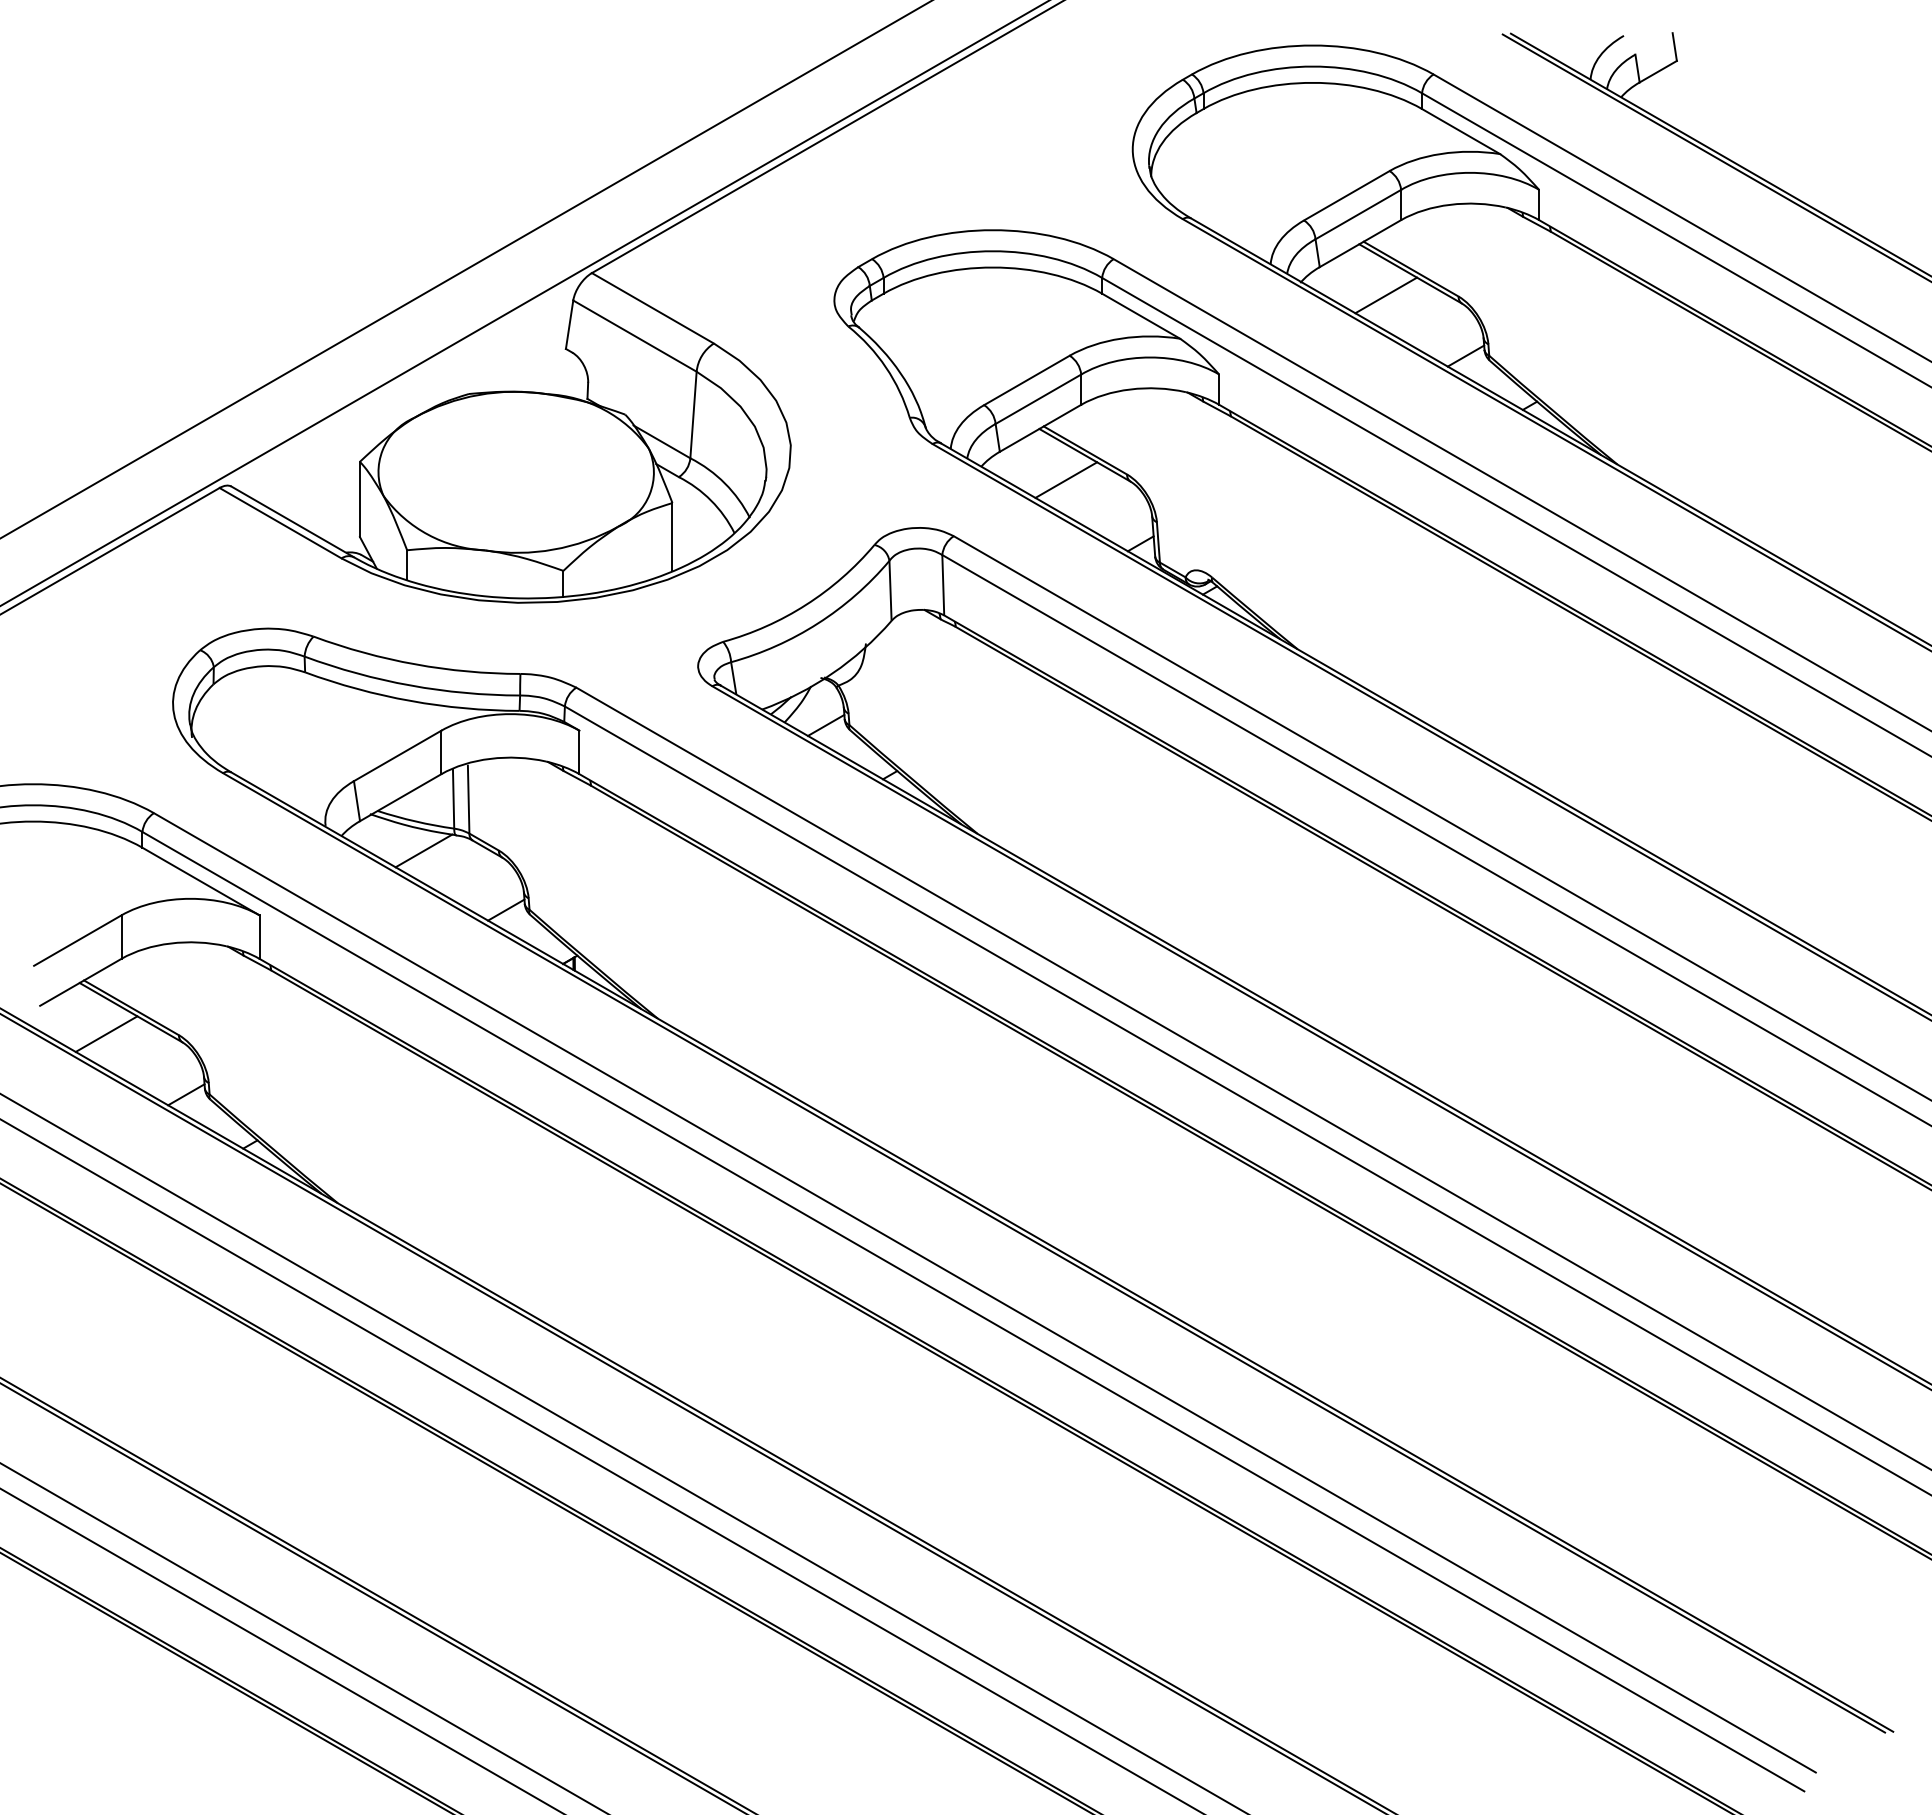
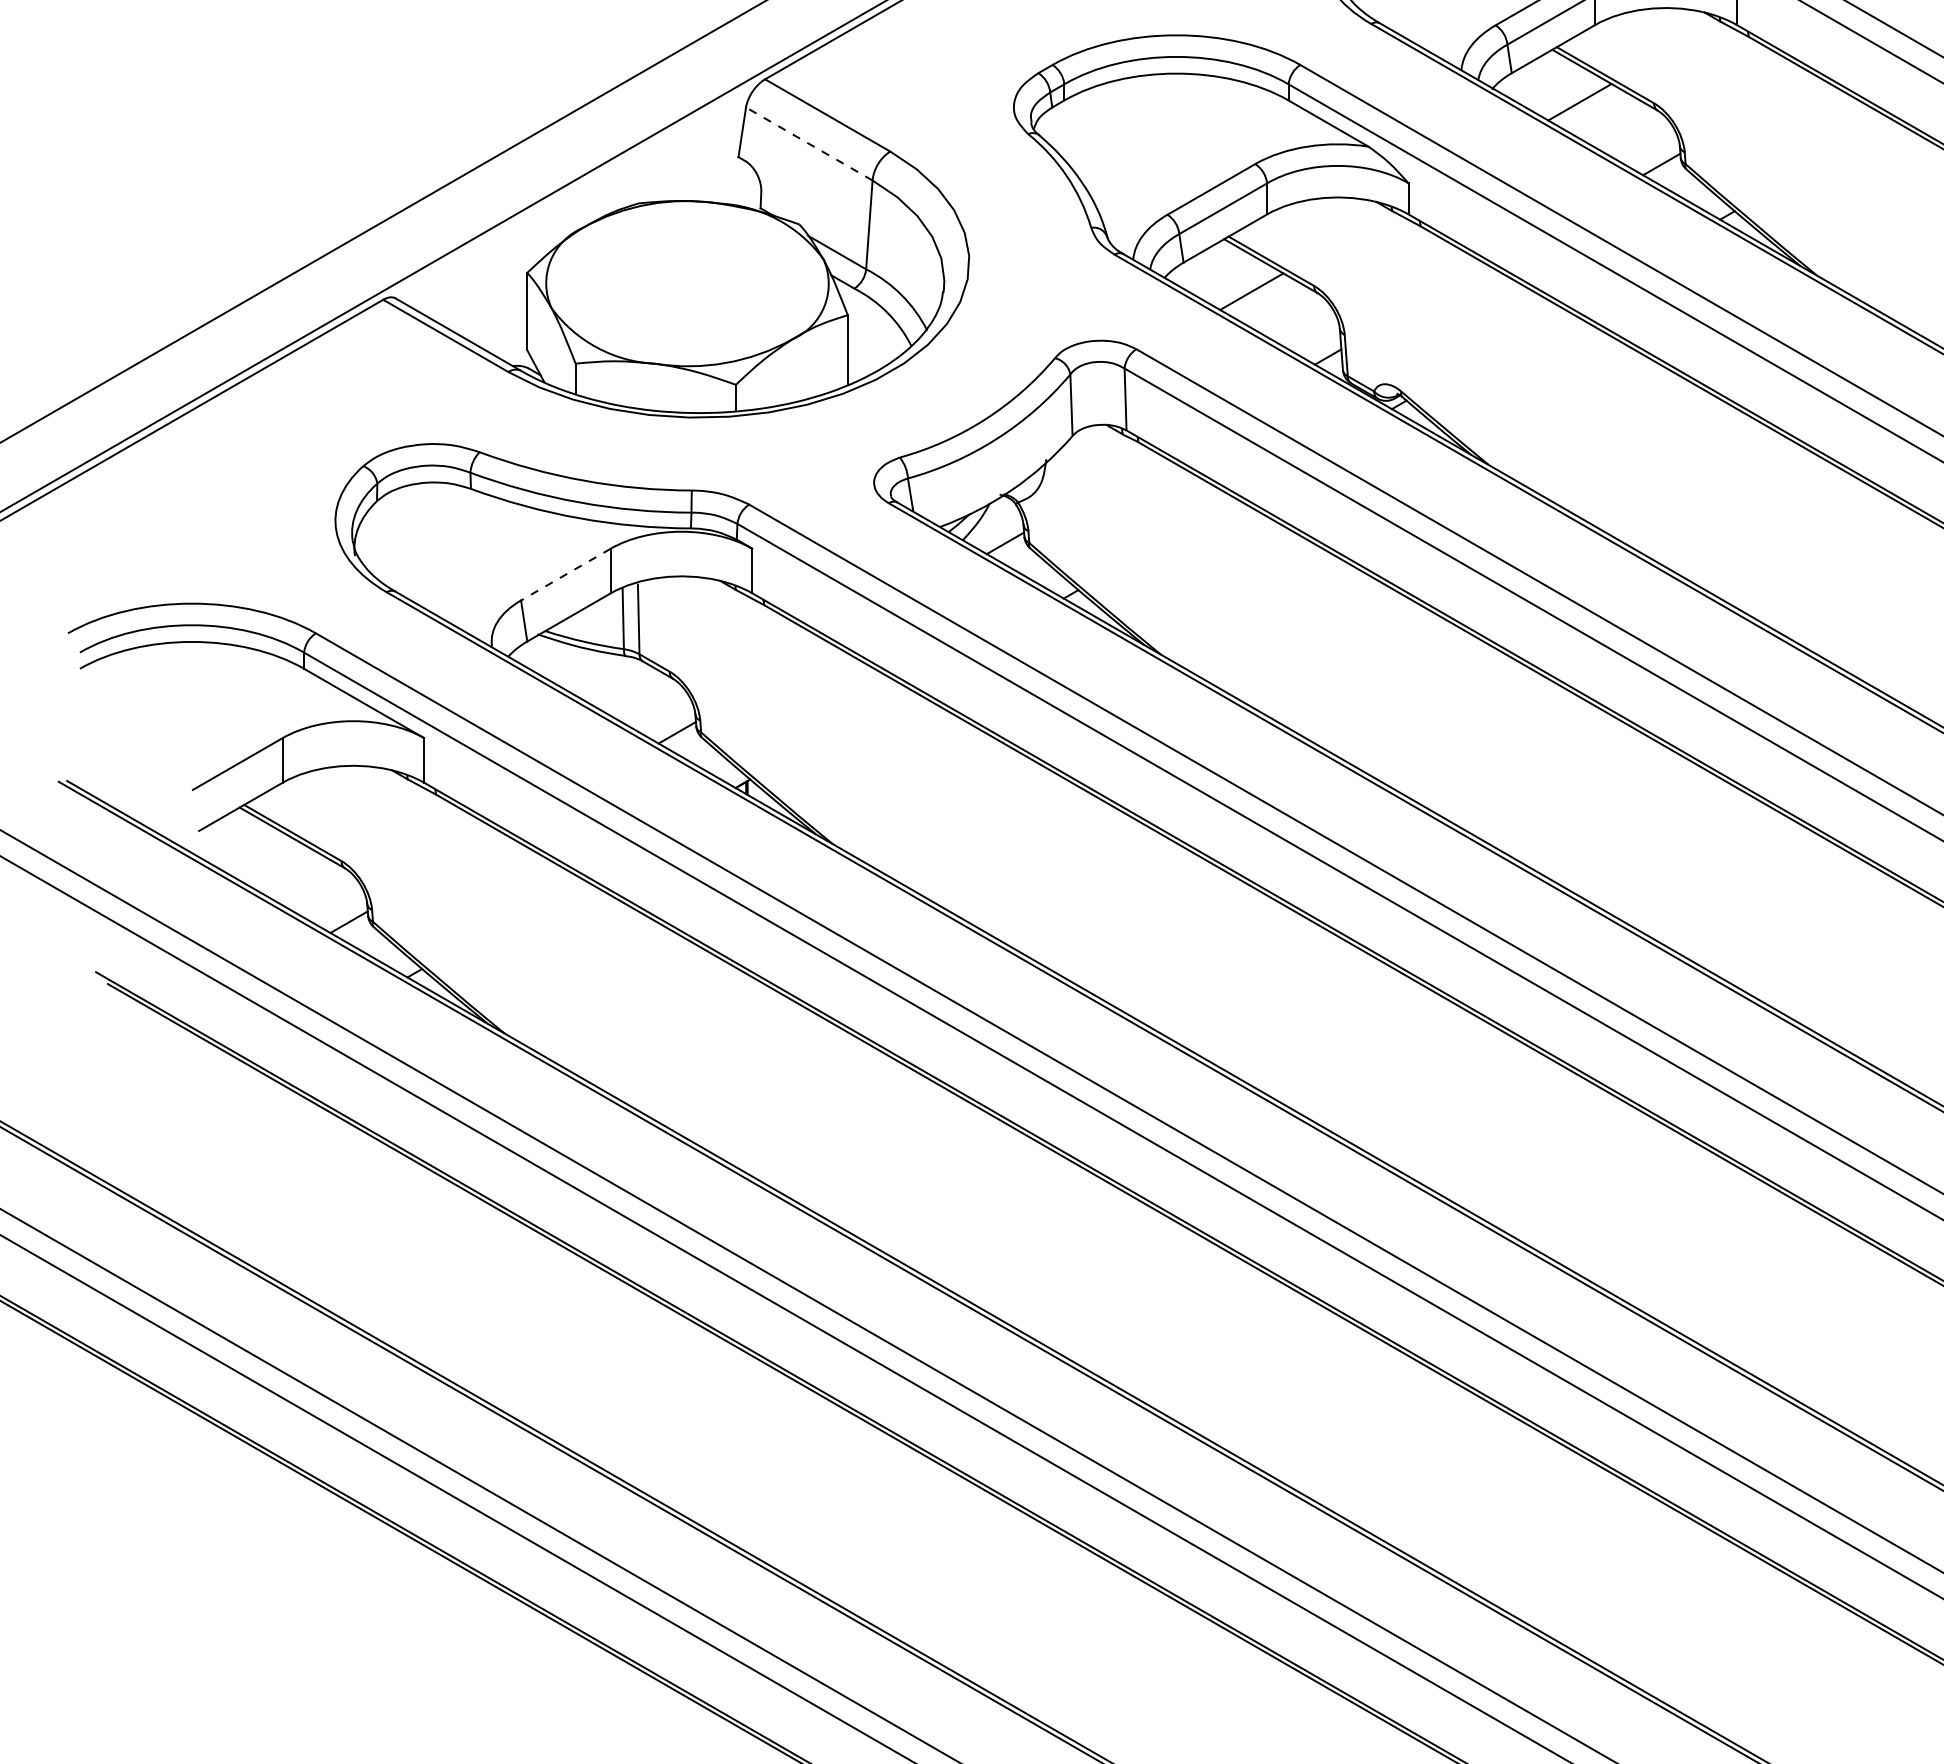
line: (634, 335) -> (808, 143), solid -> dashed
line: (397, 756) -> (565, 575), solid -> dashed
line: (423, 850) -> (592, 671), removed
line: (106, 1033) -> (267, 859), removed

